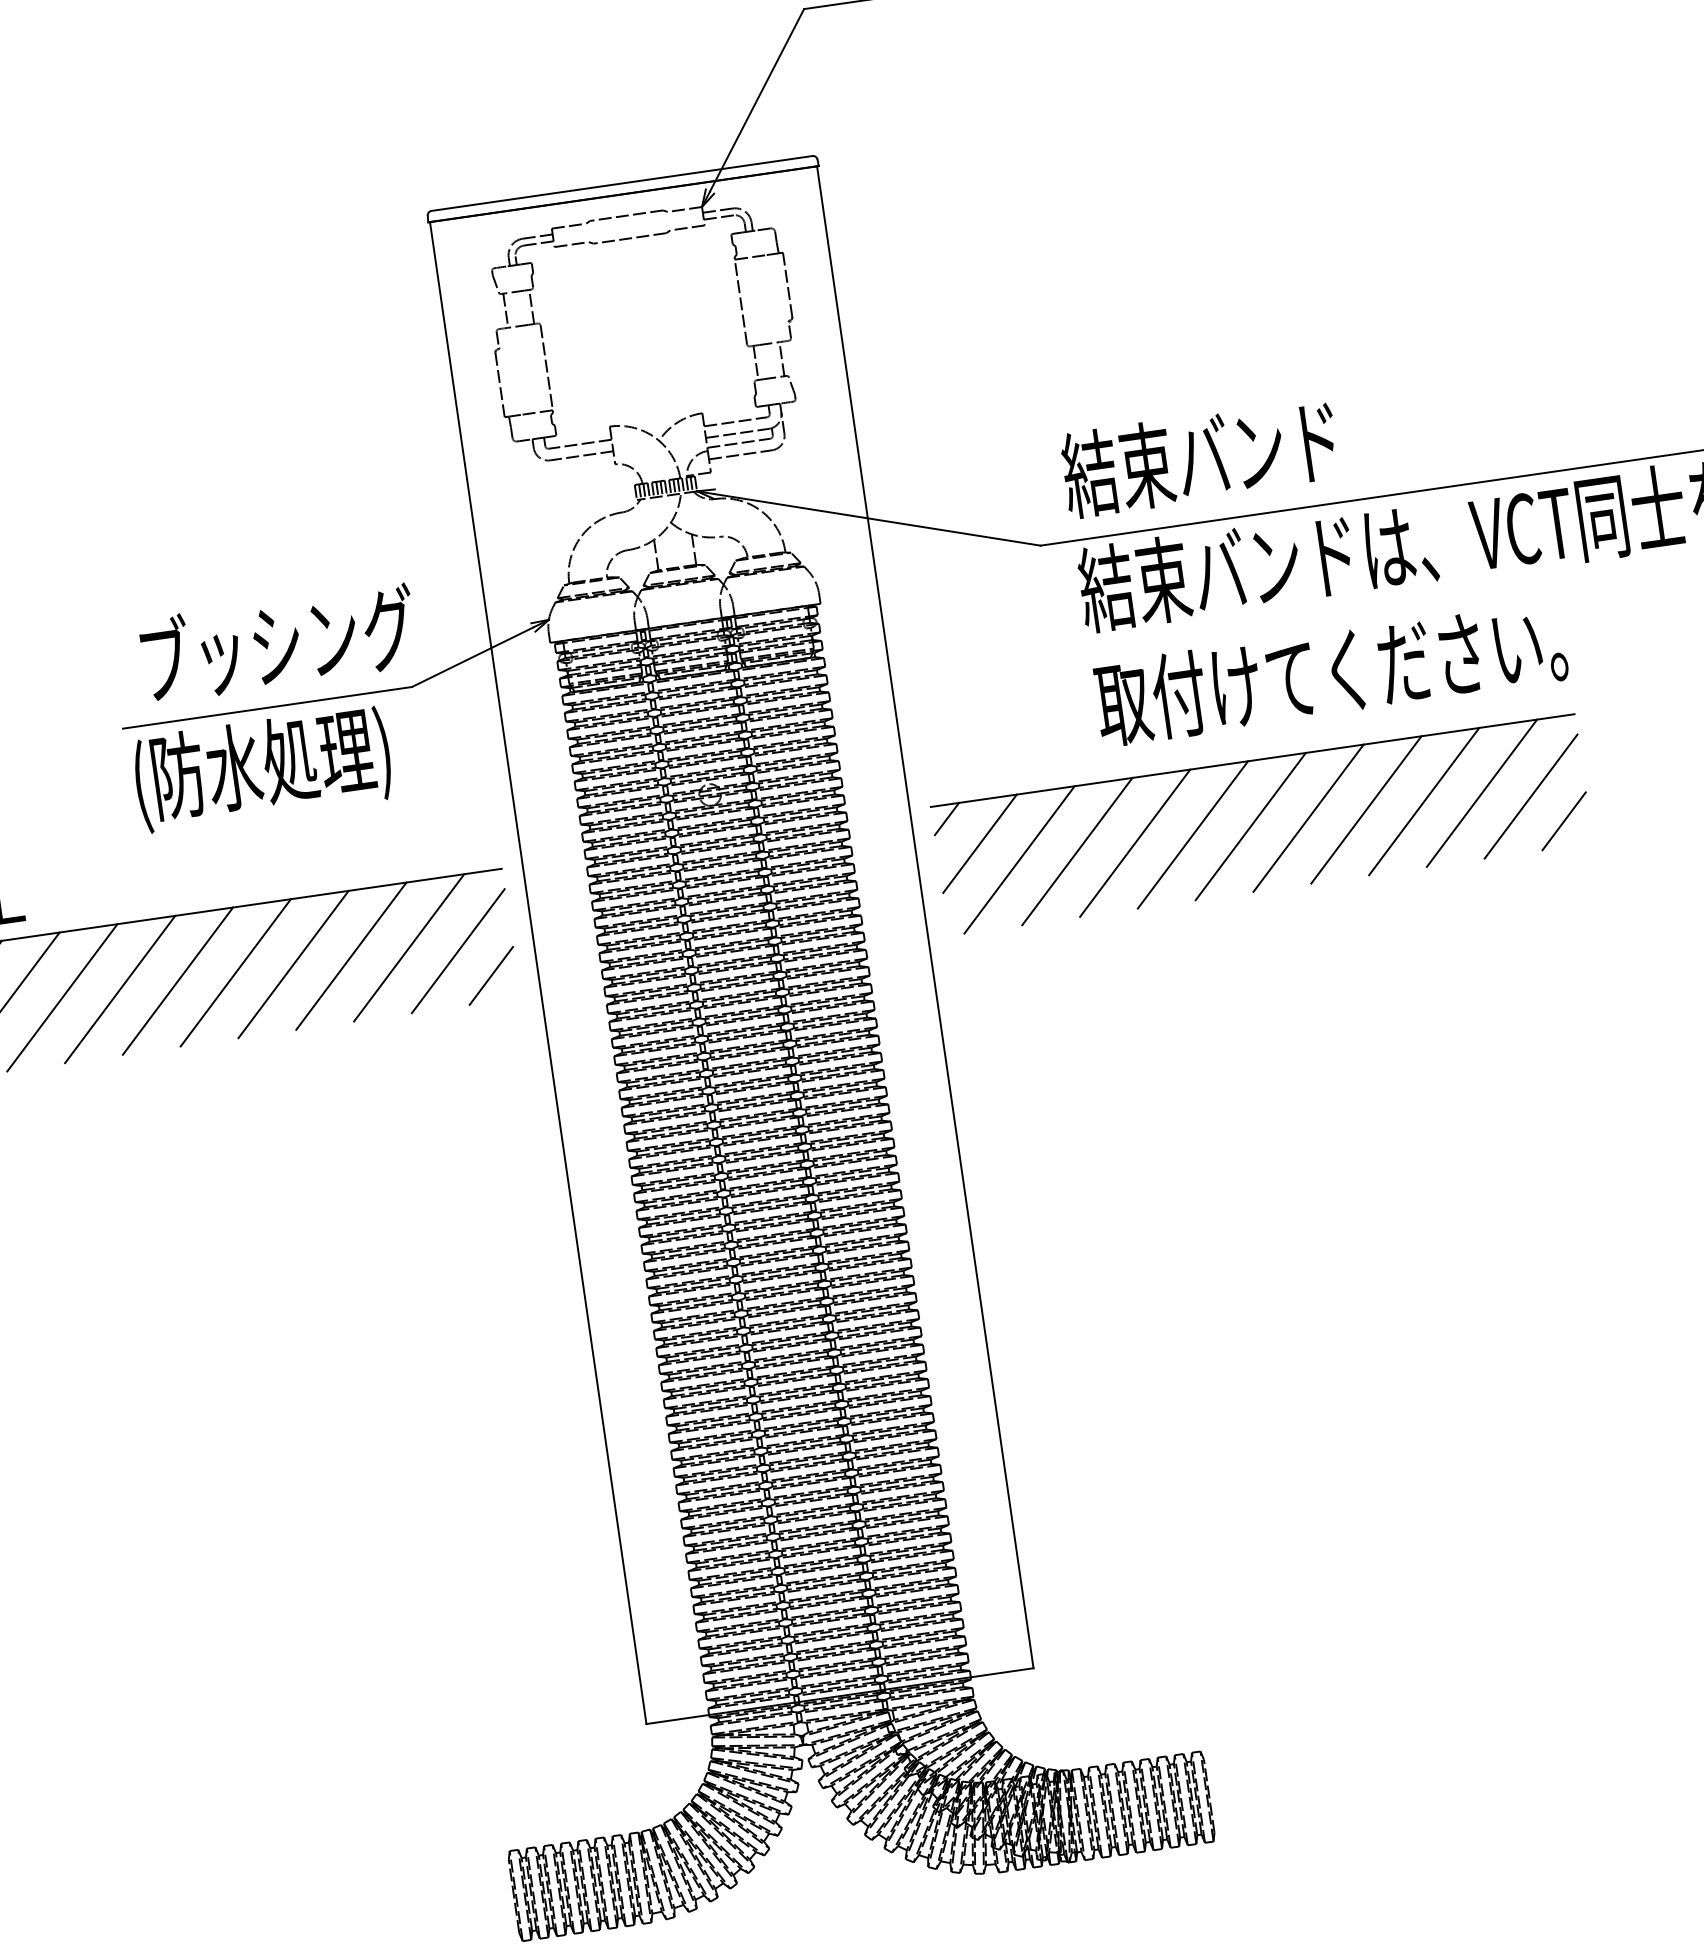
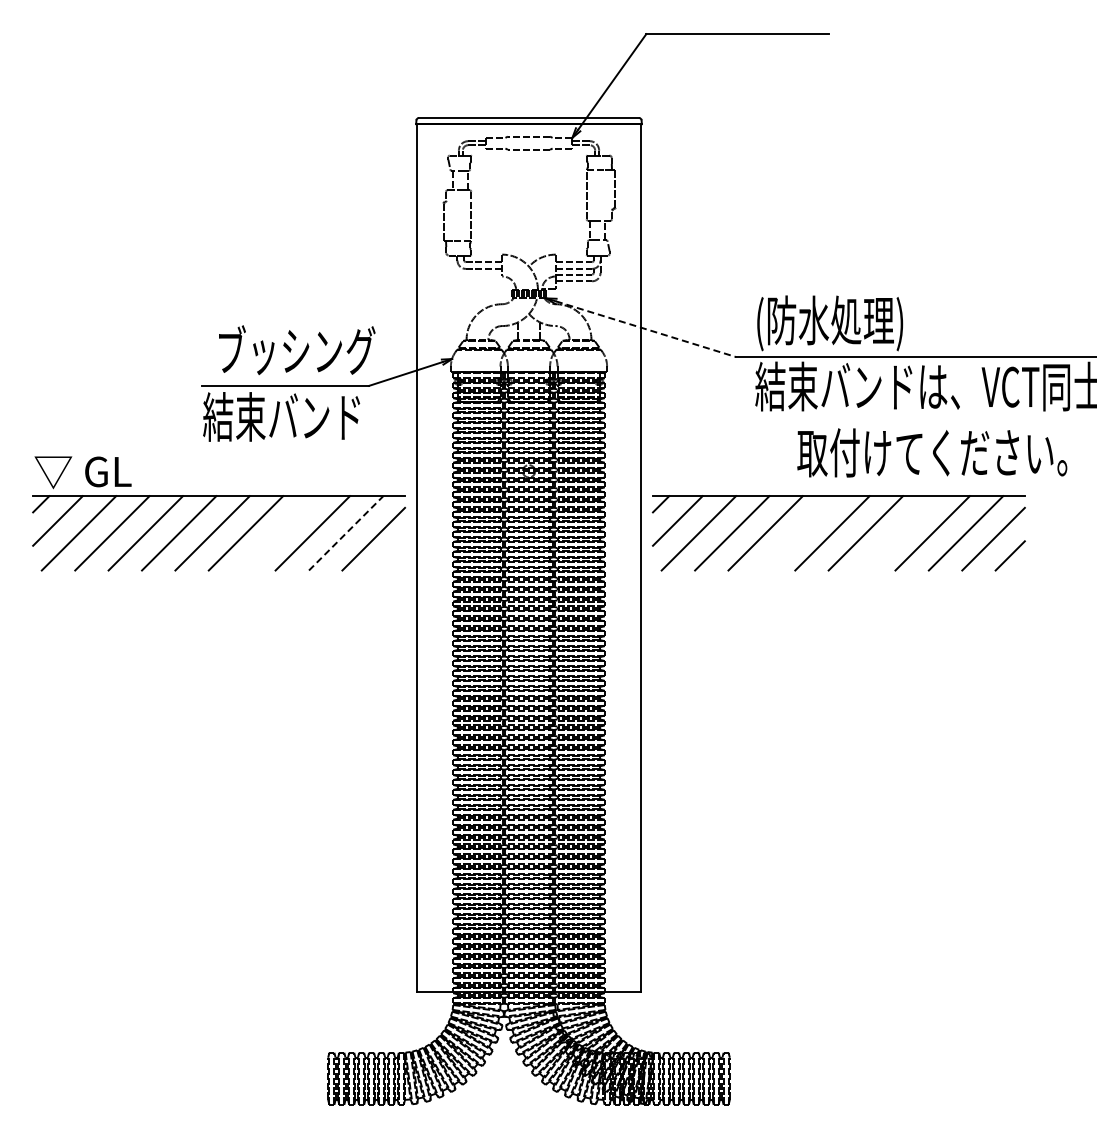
text: (1200, 463) -> (833, 323), 結束バンド -> (防水処理)
line: (878, 520) -> (646, 329), solid -> dashed
text: (1331, 672) -> (932, 452), moved
text: (268, 766) -> (281, 419), (防水処理) -> 結束バンド
line: (1366, 810) -> (899, 533), removed
line: (1192, 835) -> (798, 533), removed
line: (409, 948) -> (346, 533), solid -> dashed
line: (293, 964) -> (279, 533), removed
line: (491, 975) -> (390, 555), removed

